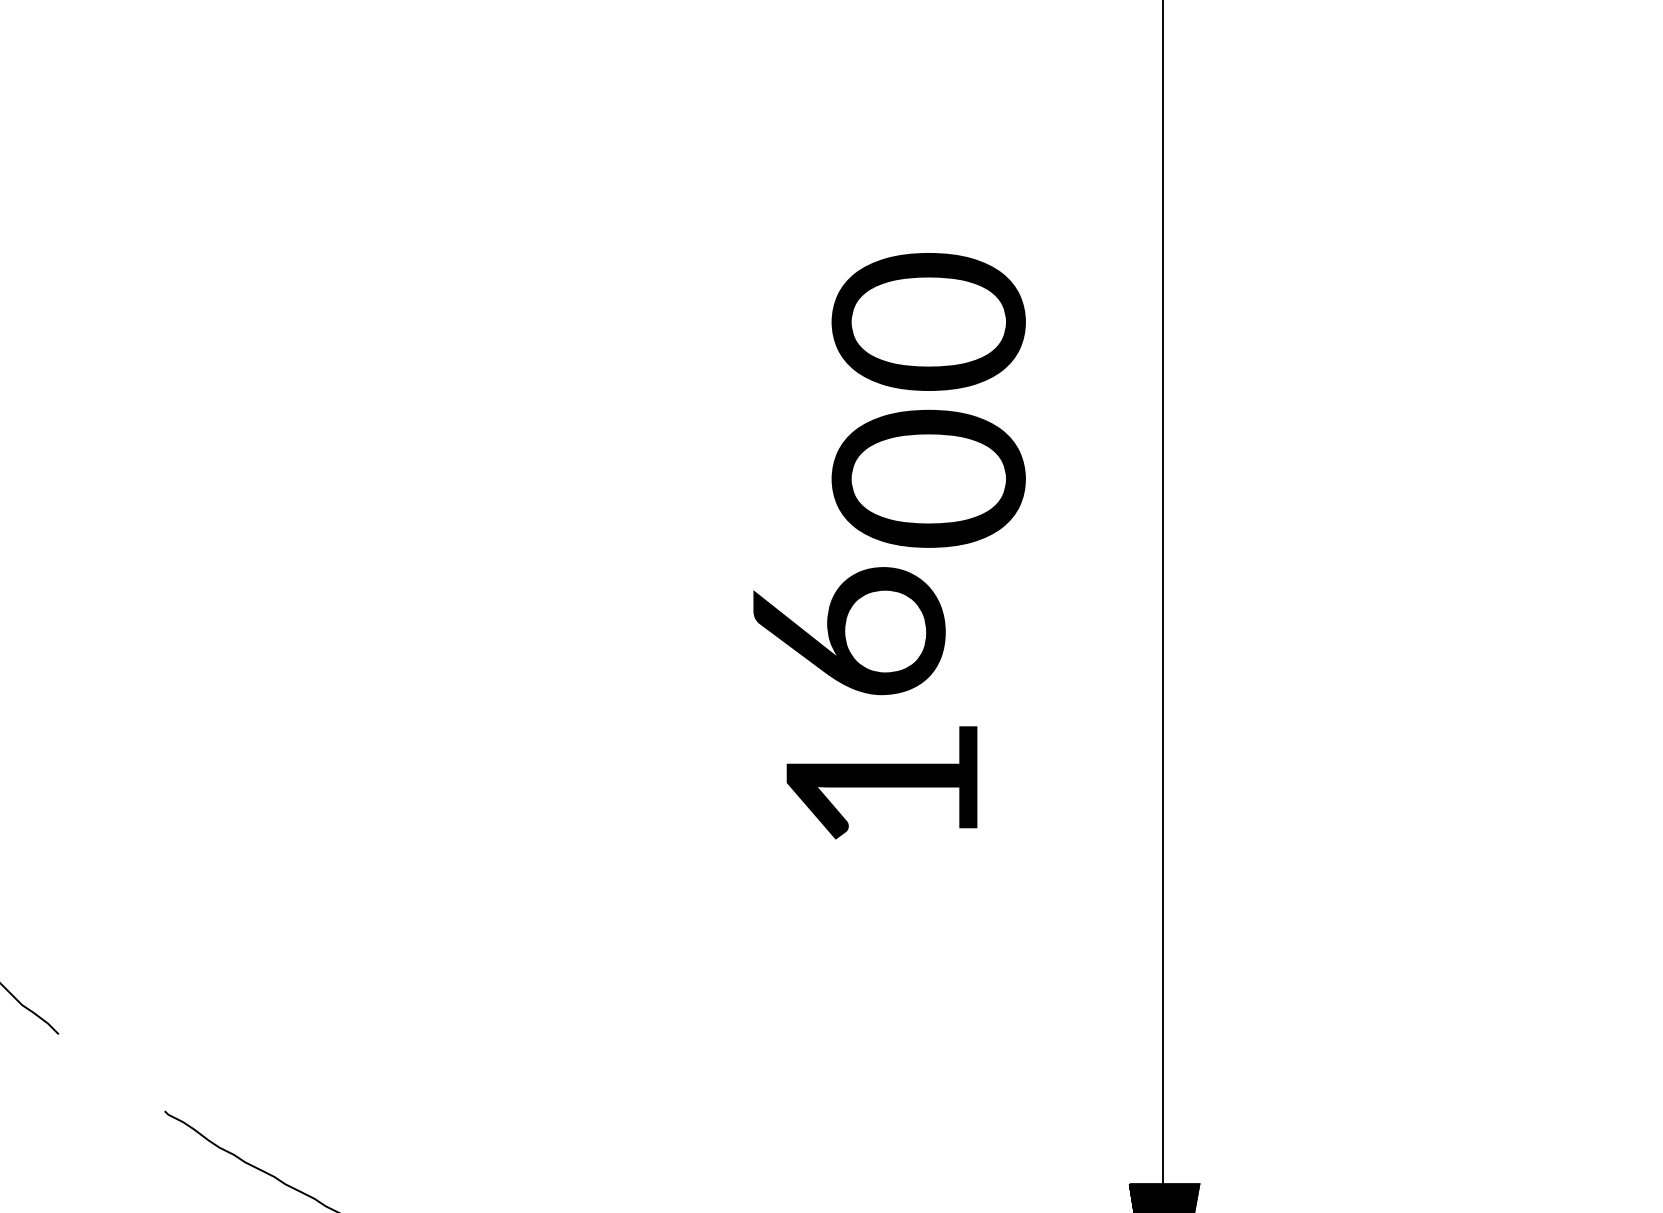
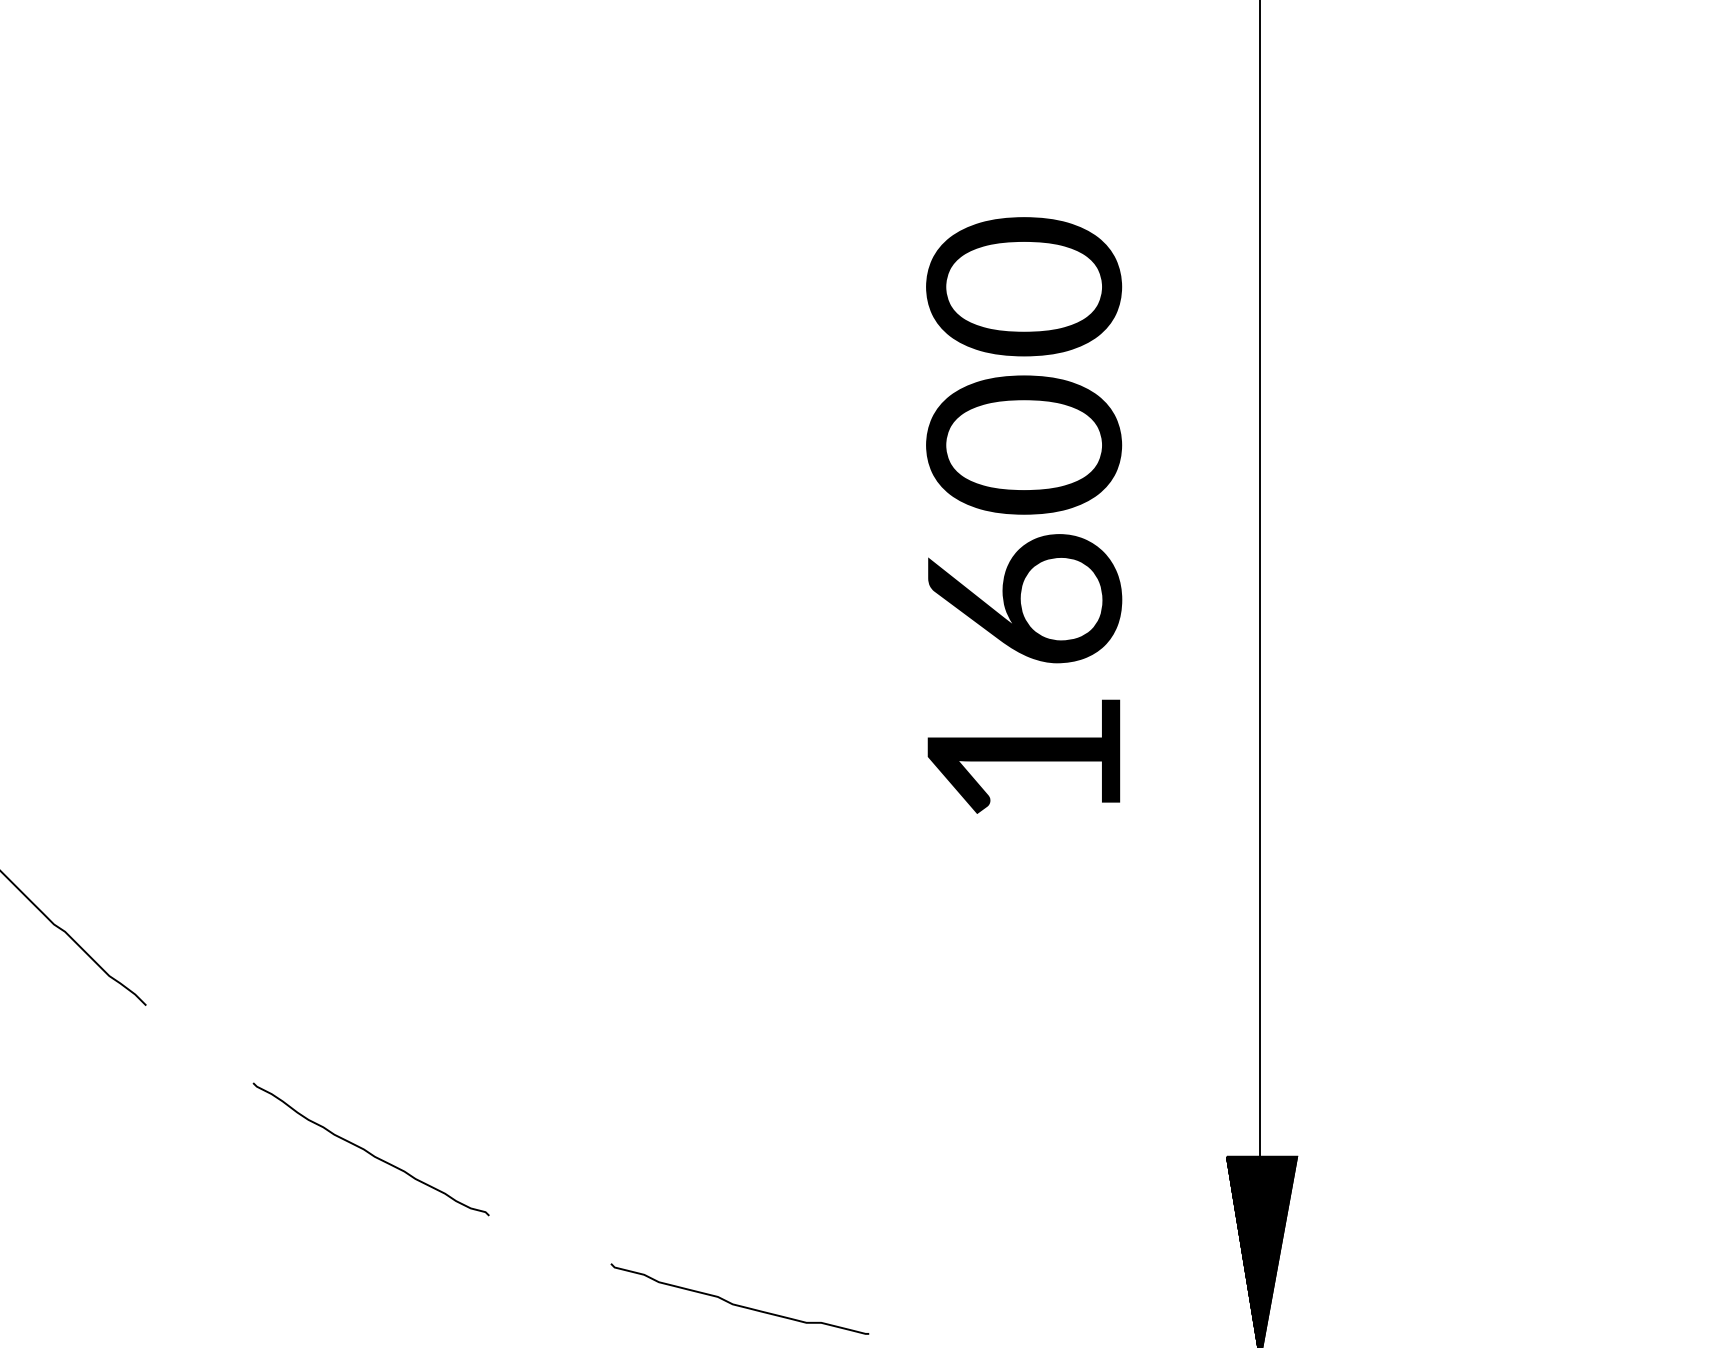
text: (849, 630) -> (1025, 598), moved
text: (881, 782) -> (1023, 756), moved

